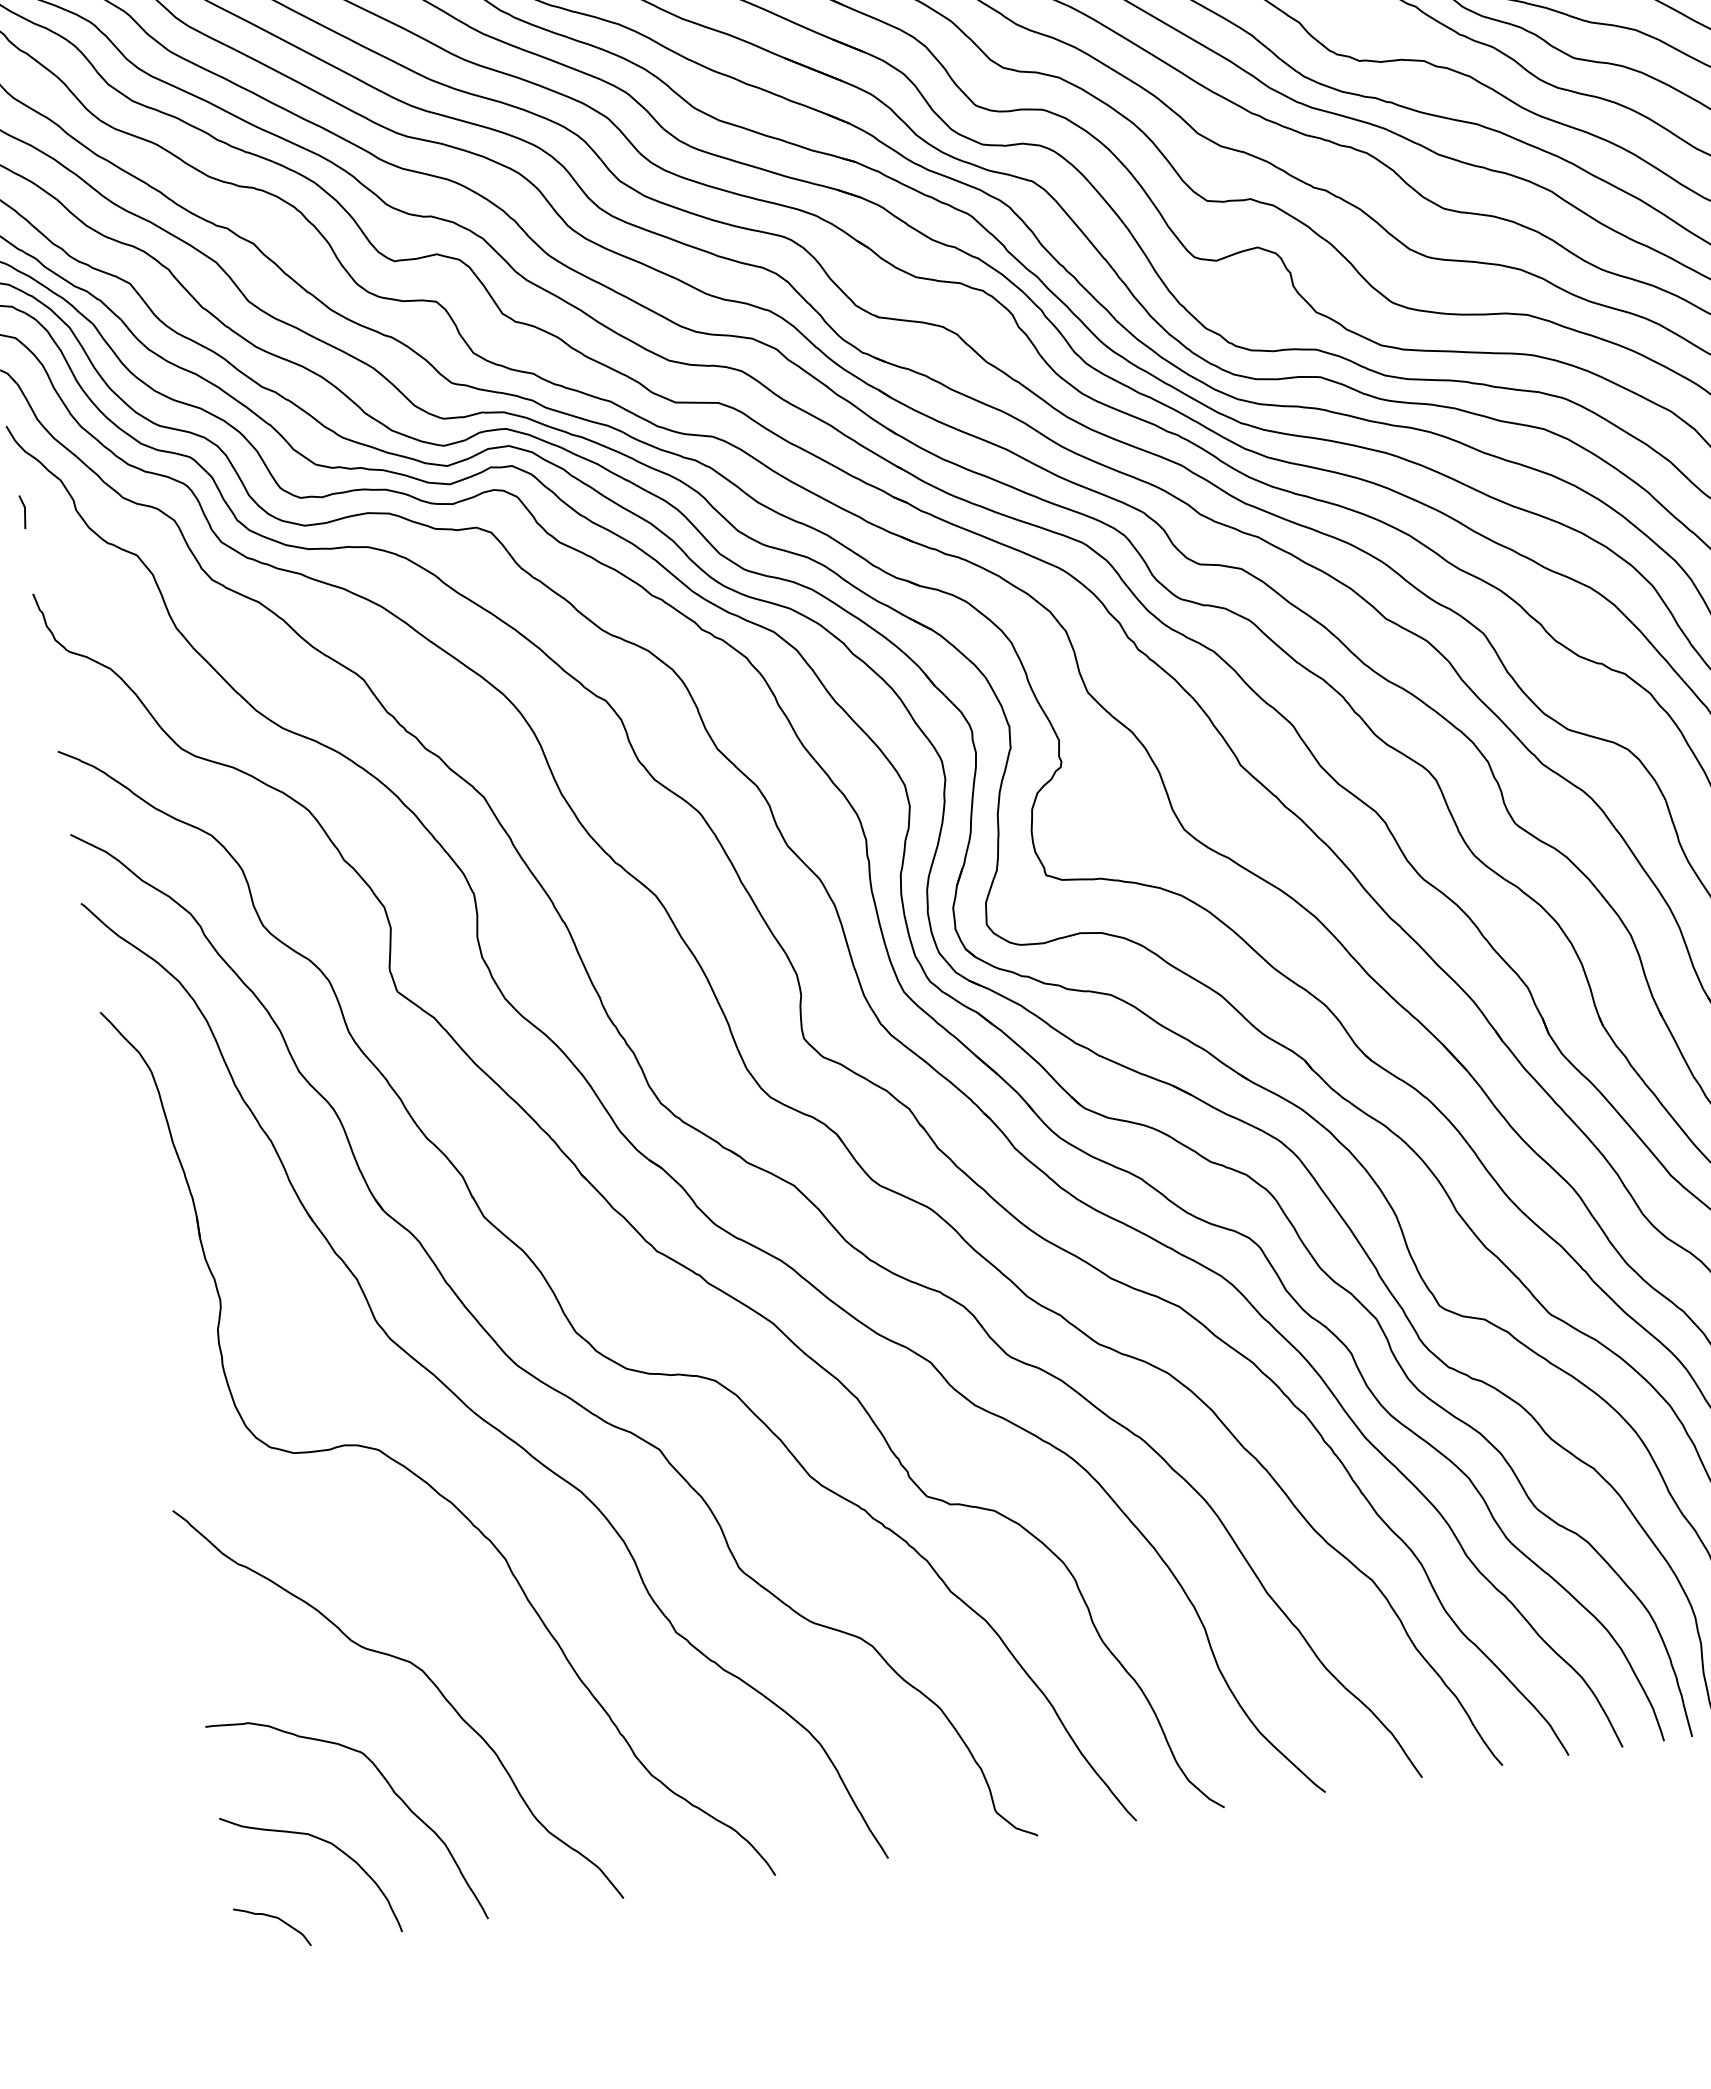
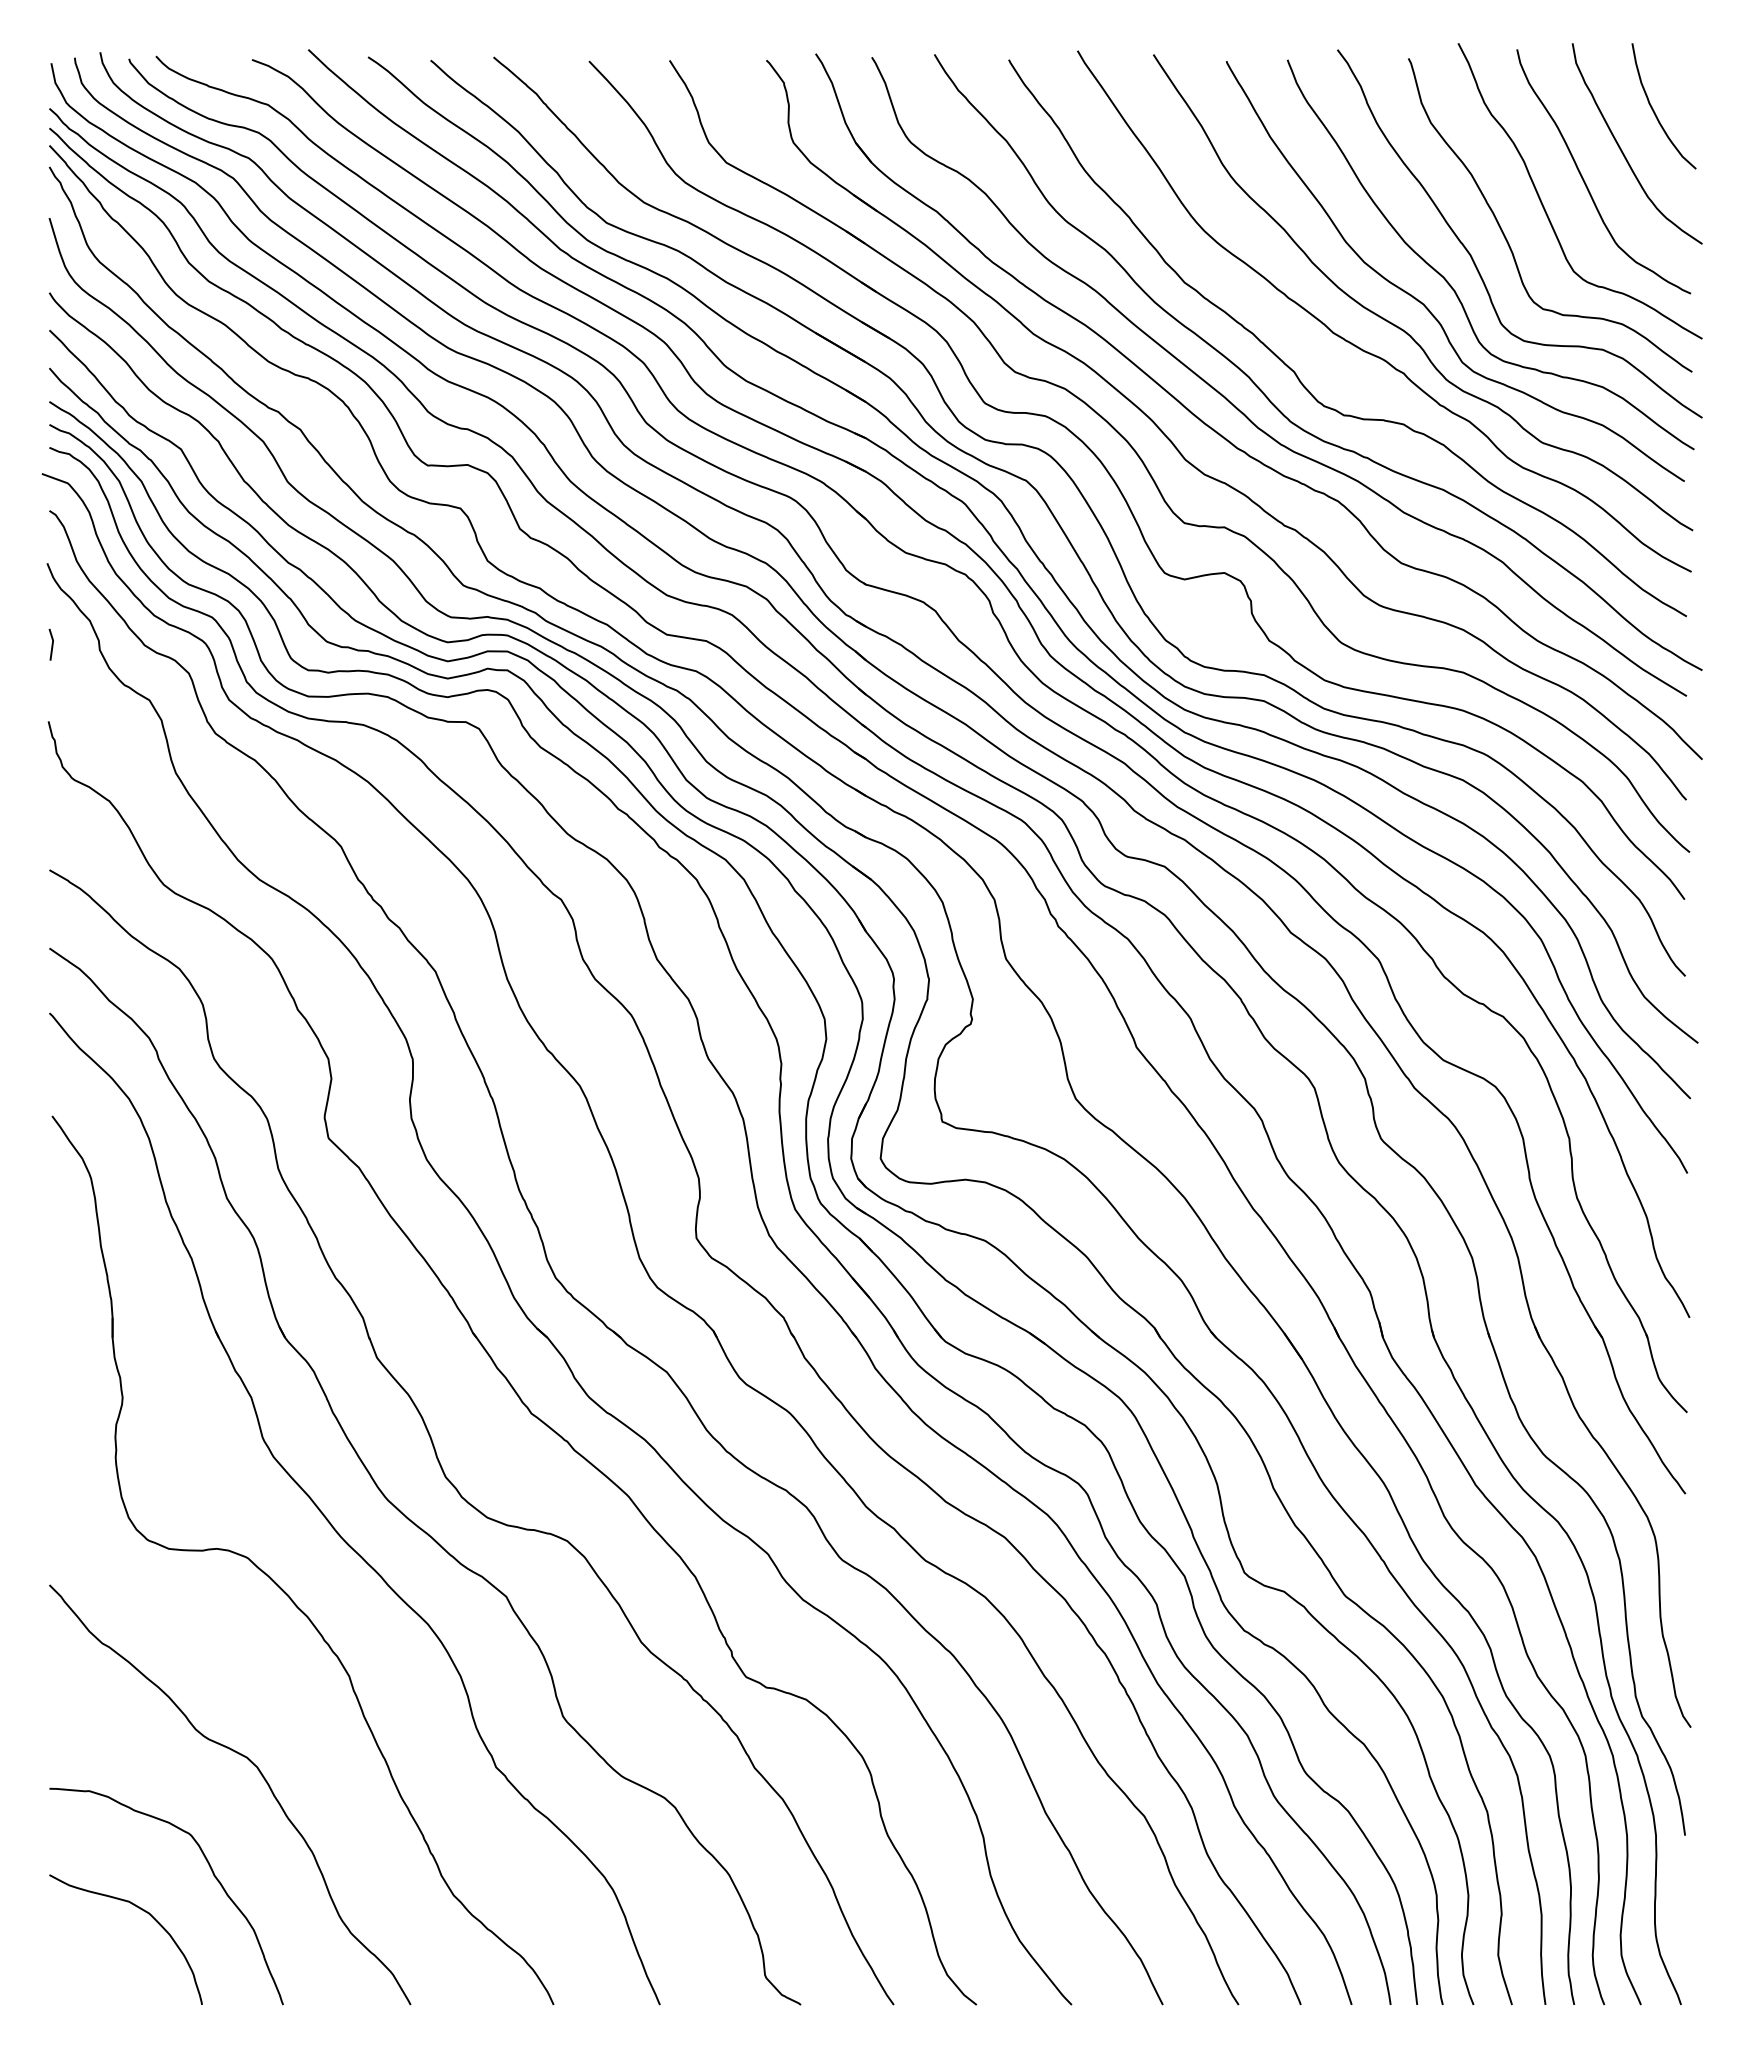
curve: (274, 1918) -> (86, 1974), removed

